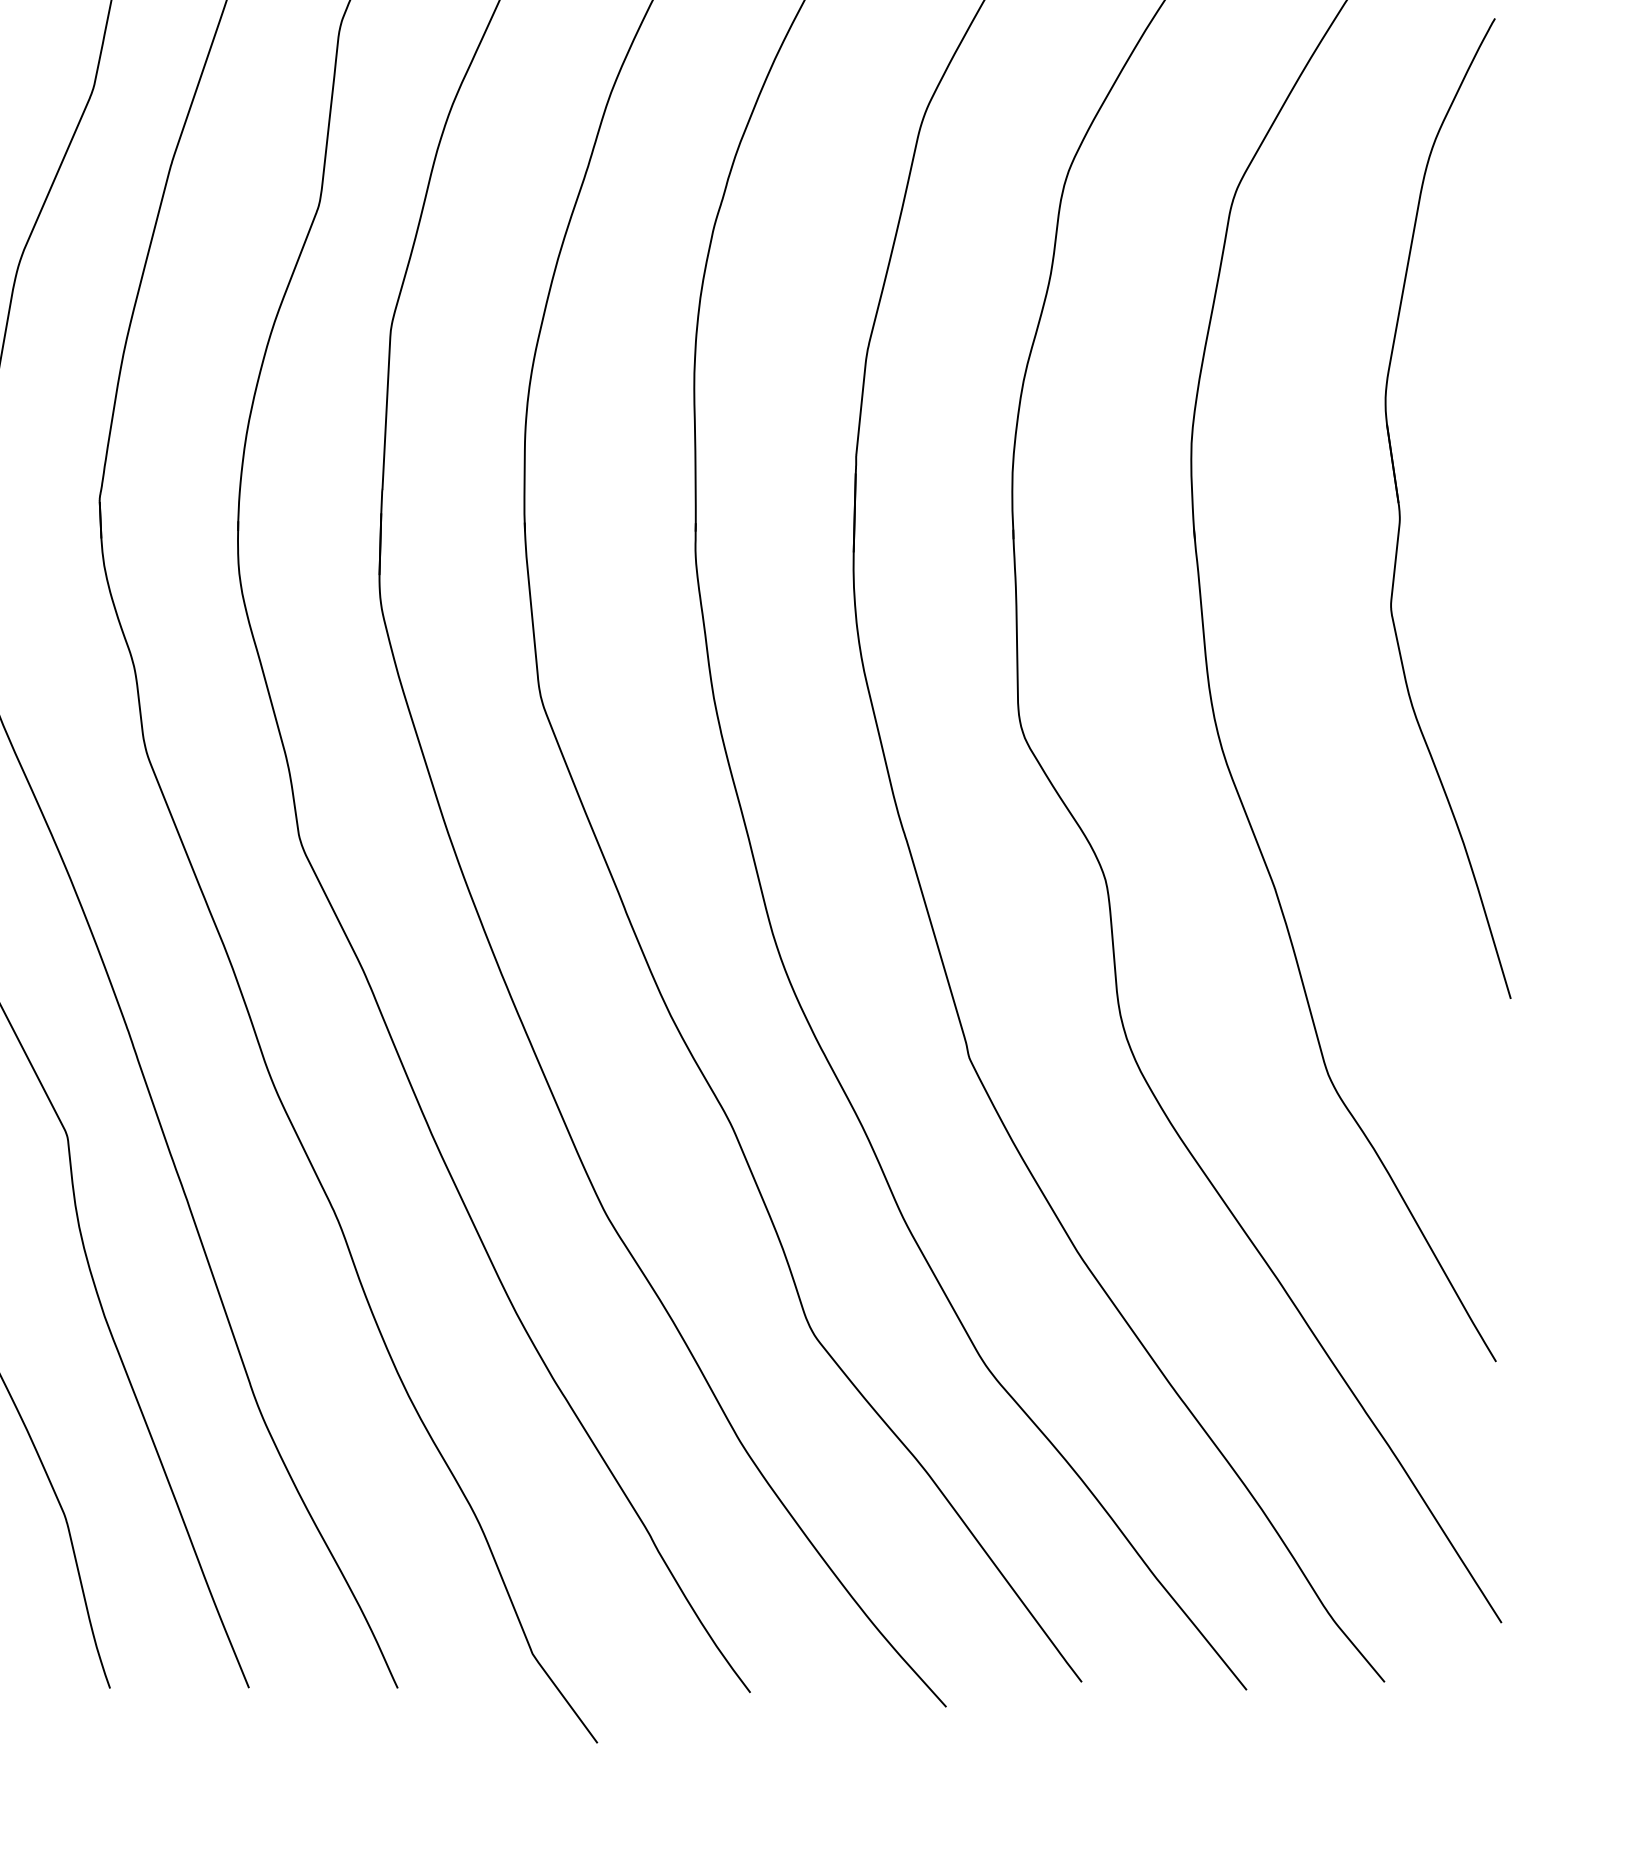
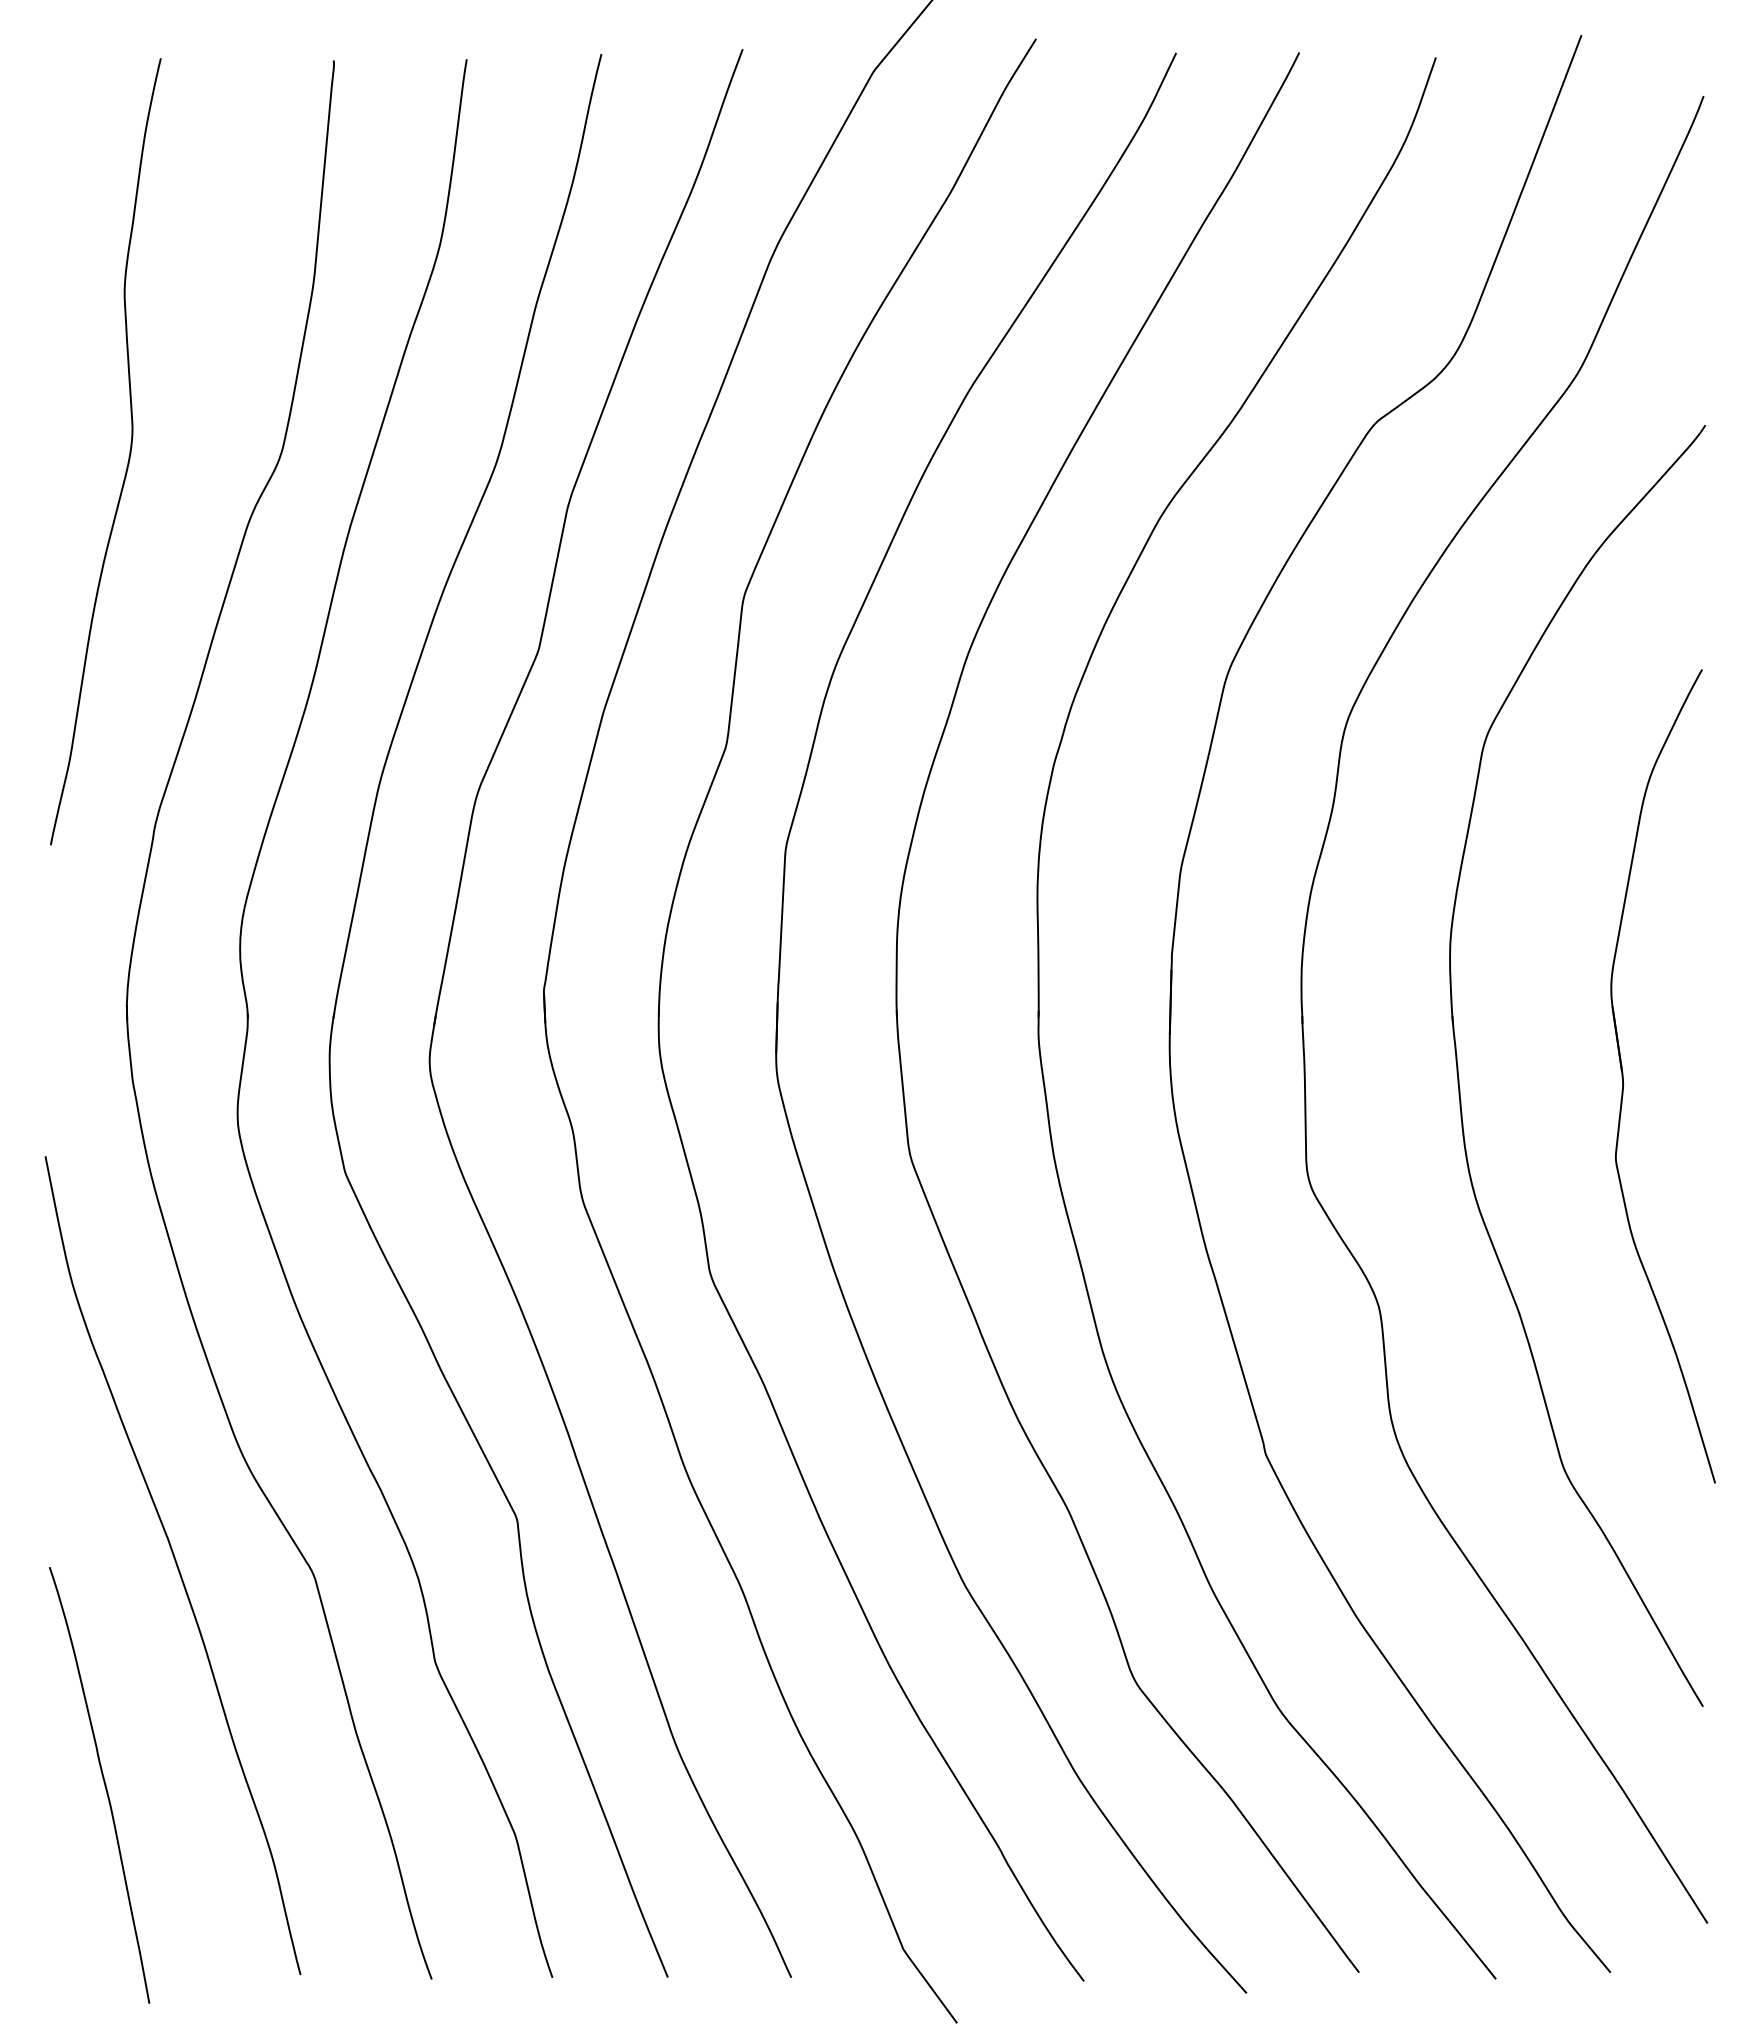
part: (1400, 508) -> (1623, 1076), moved

